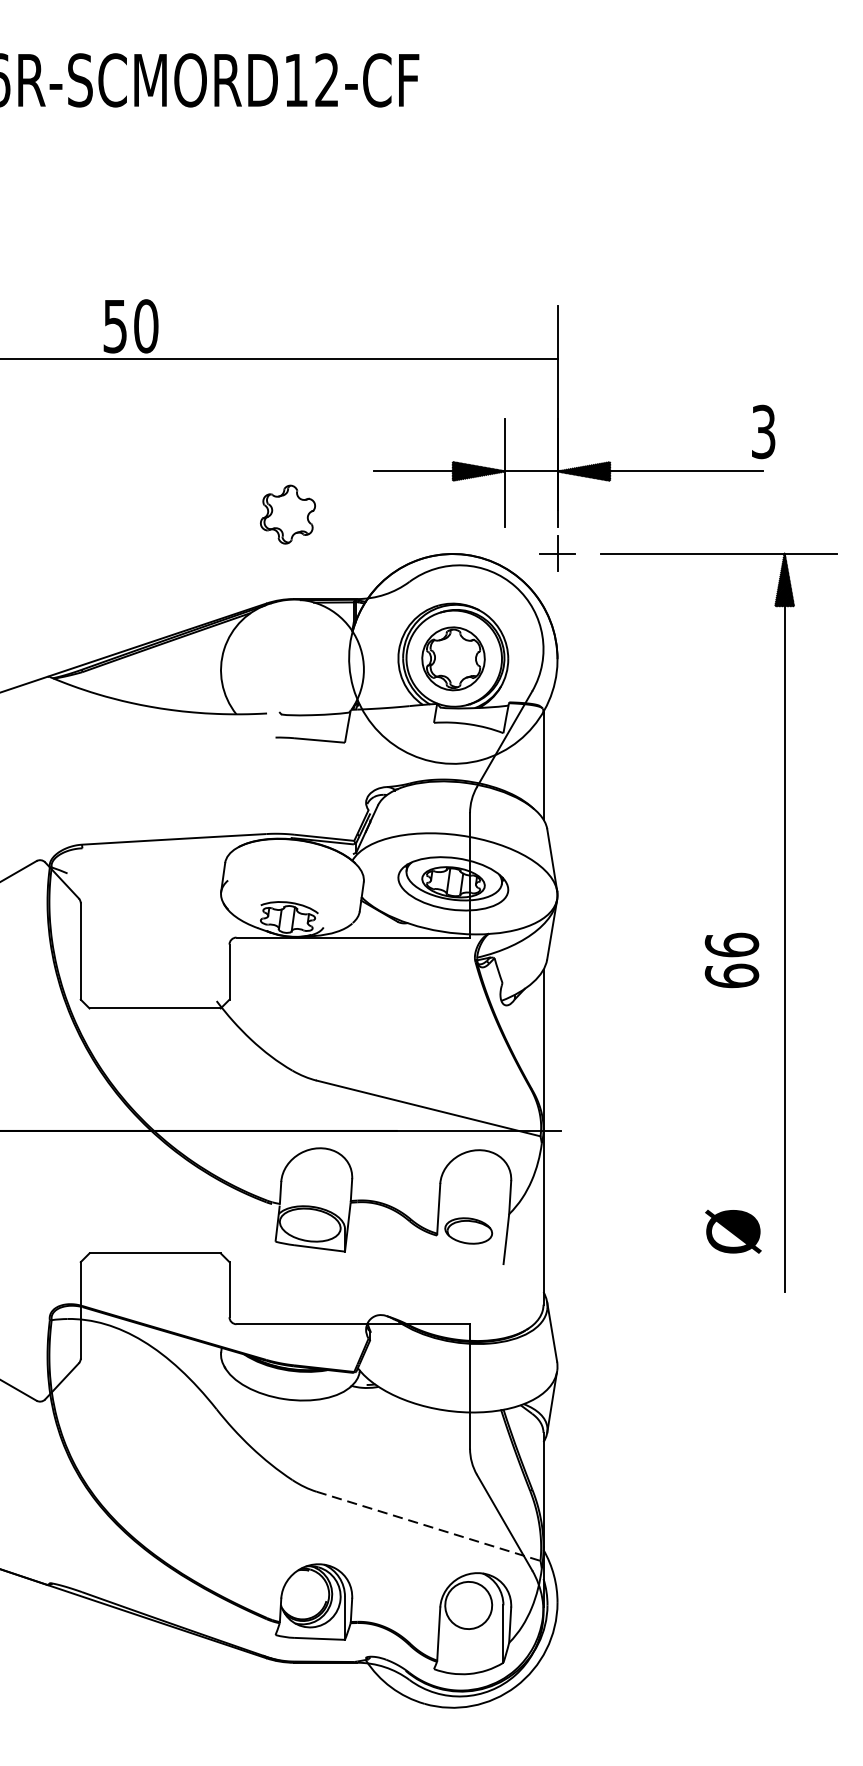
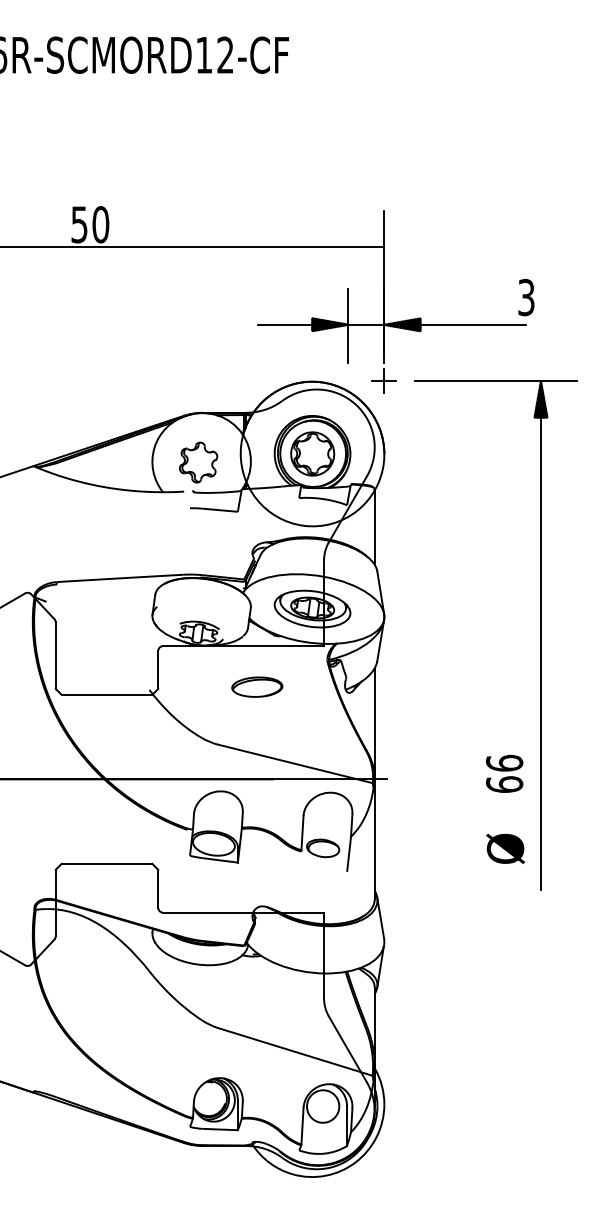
part: (287, 514) -> (198, 462), moved
text: (731, 959) -> (504, 773), moved
part: (373, 996) -> (257, 686), added
line: (428, 1525) -> (295, 1051), dashed -> solid

